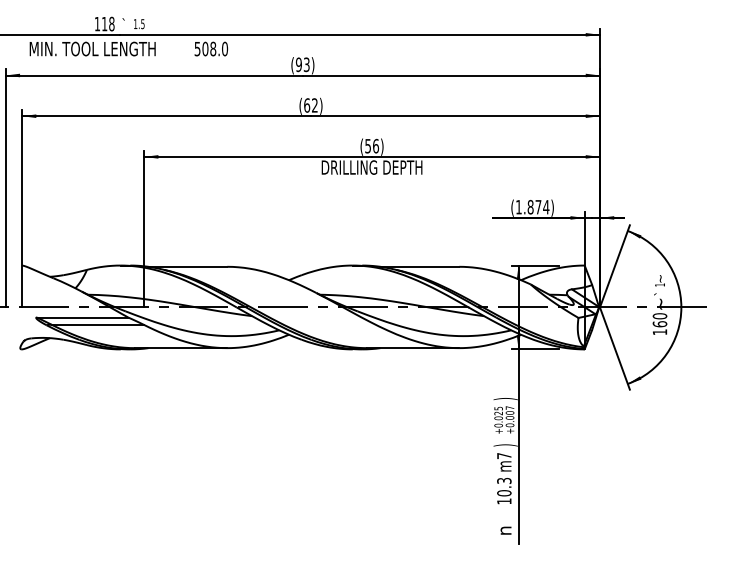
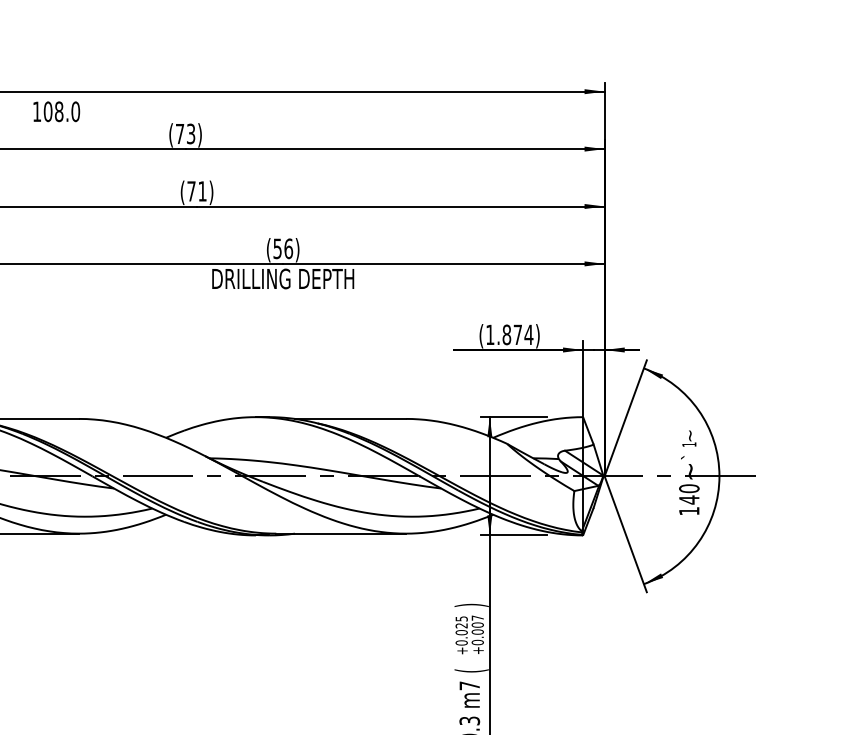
text: (197, 49) -> (36, 112), 508.0 -> 108.0
text: (298, 64) -> (179, 133), (93) -> (73)
text: (310, 105) -> (196, 191), (62) -> (71)
text: (659, 324) -> (688, 500), 160 -> 140
text: (505, 445) -> (471, 670), ) -> (

